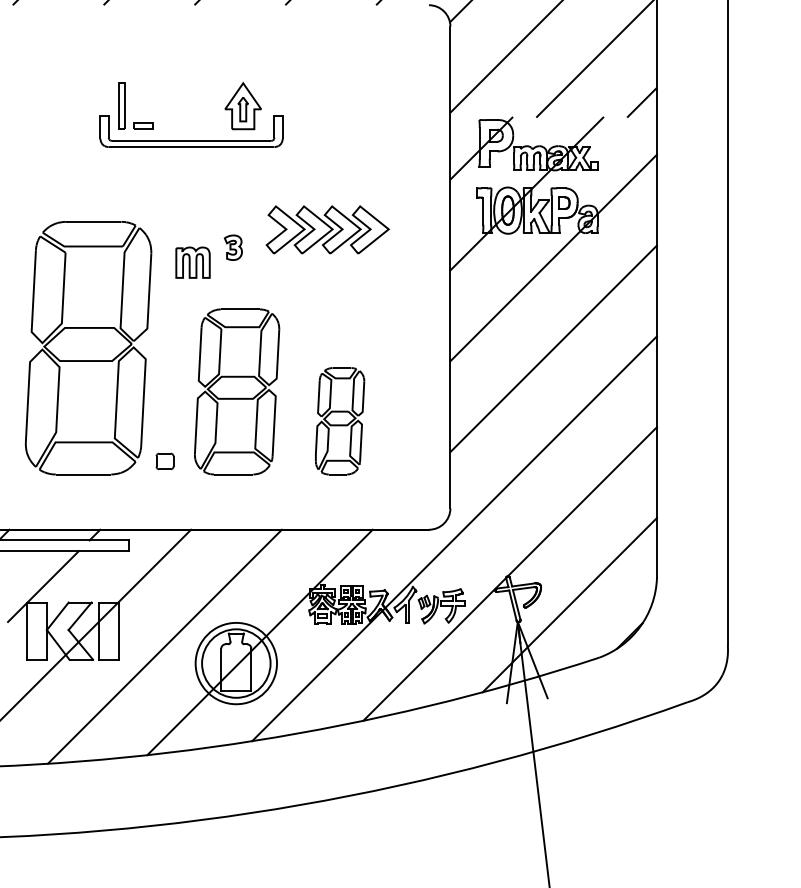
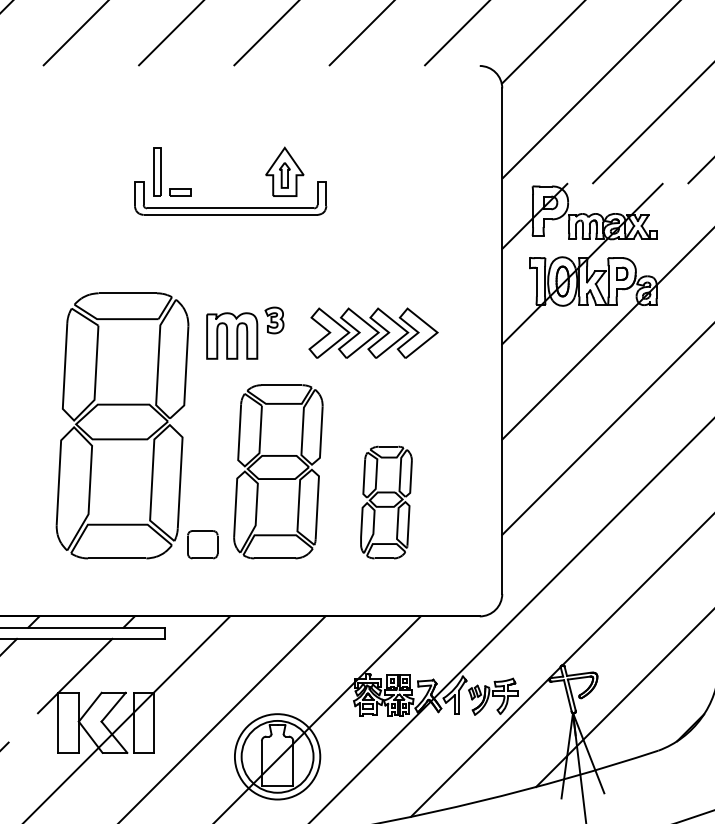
part: (327, 229) -> (373, 332), moved
part: (192, 262) -> (231, 335), size x1.43
part: (164, 461) -> (202, 544), size x1.67

